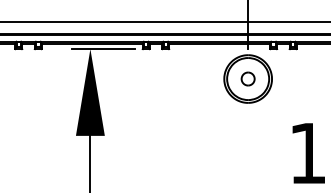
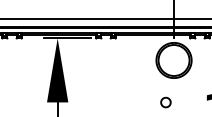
part: (247, 78) -> (165, 102), moved

